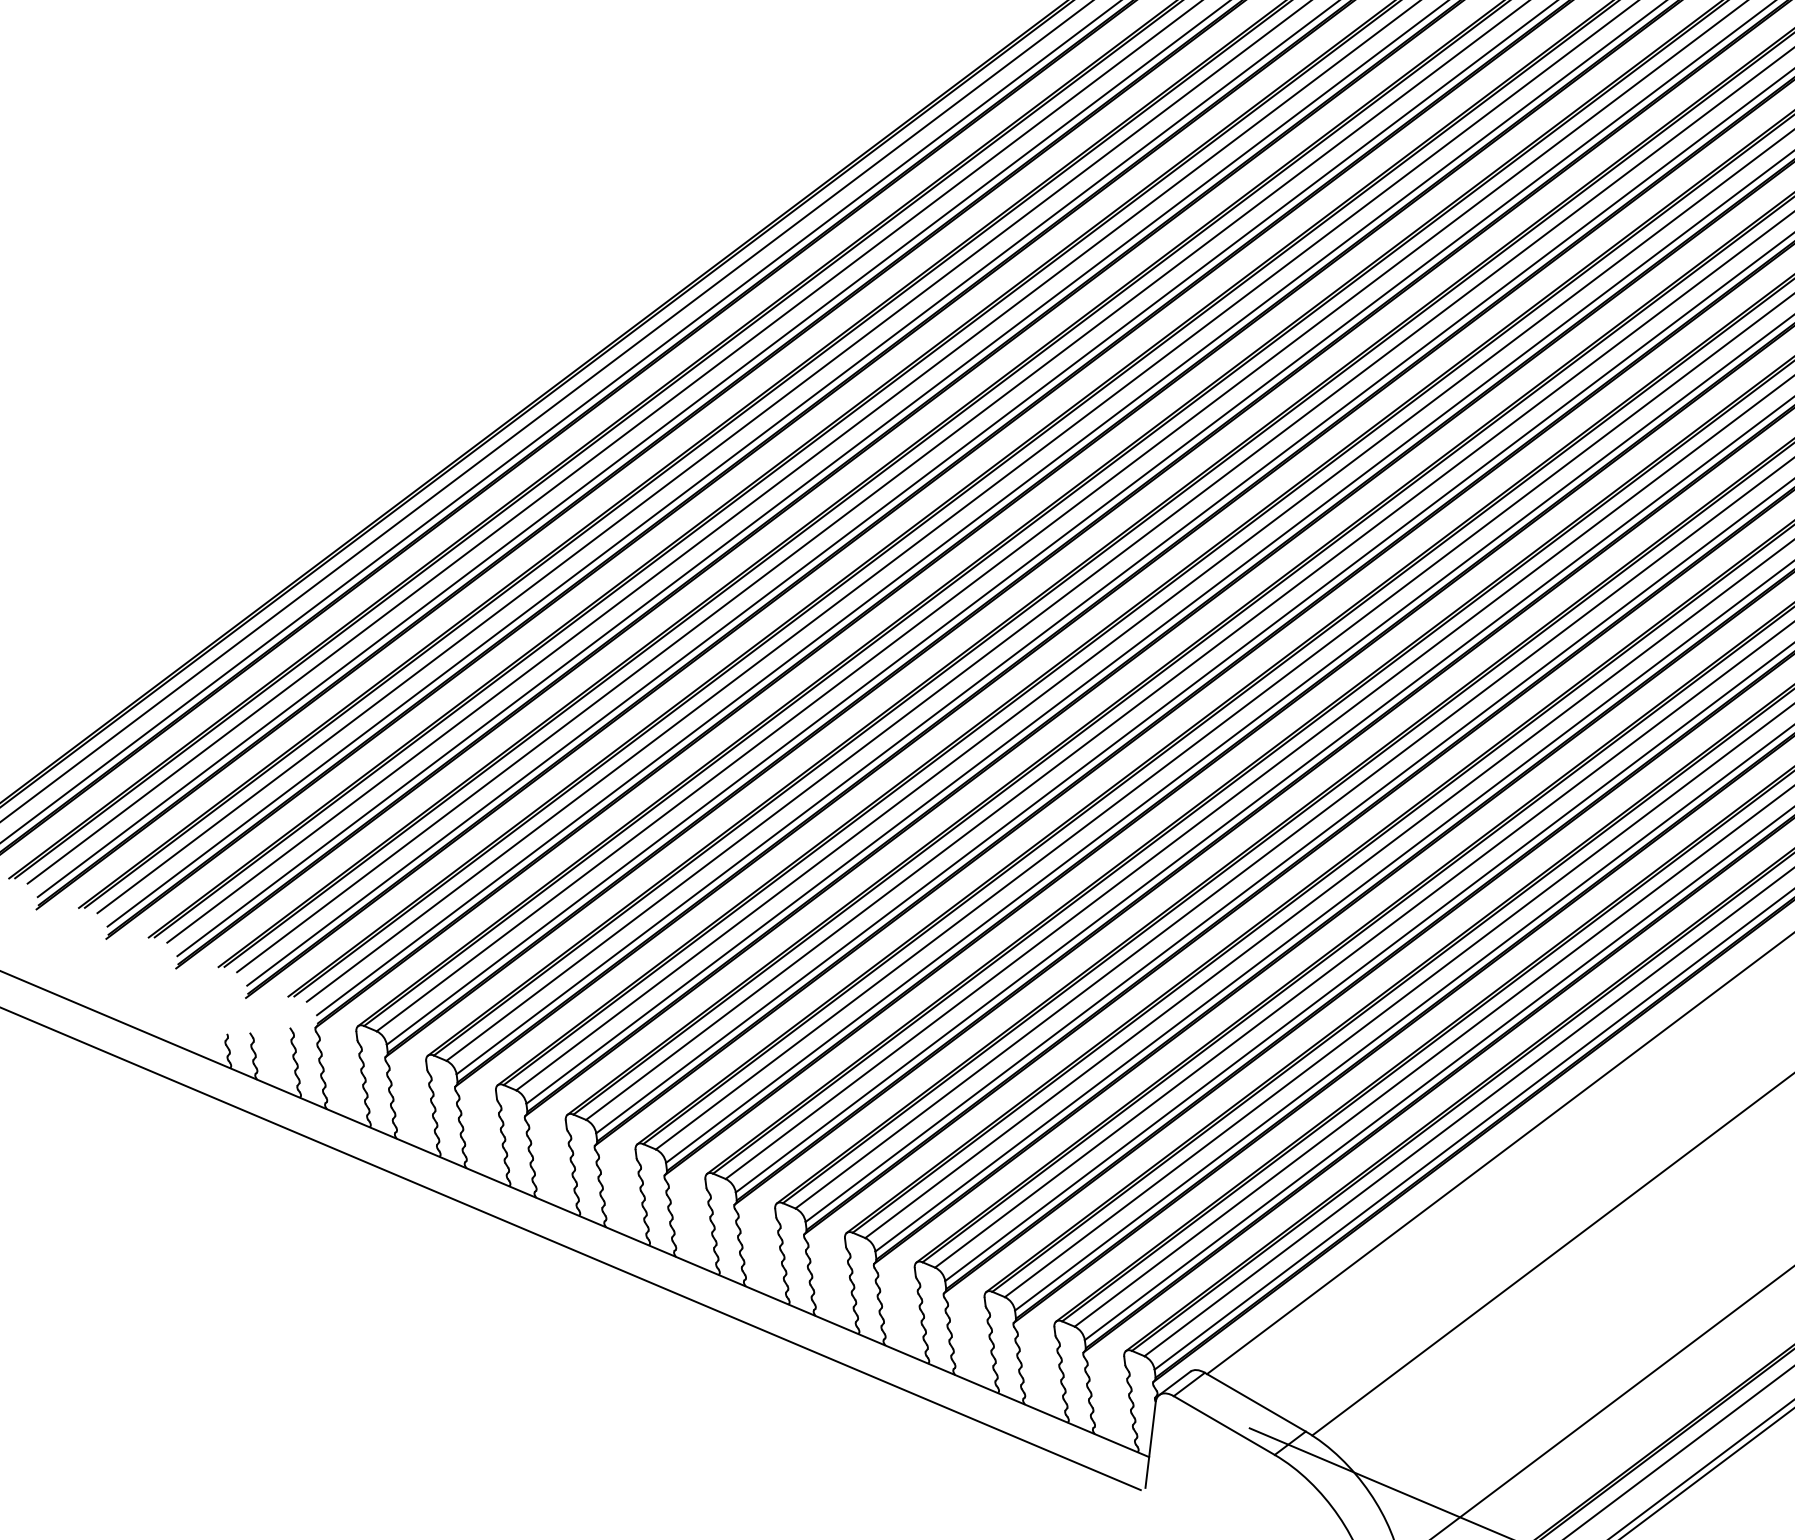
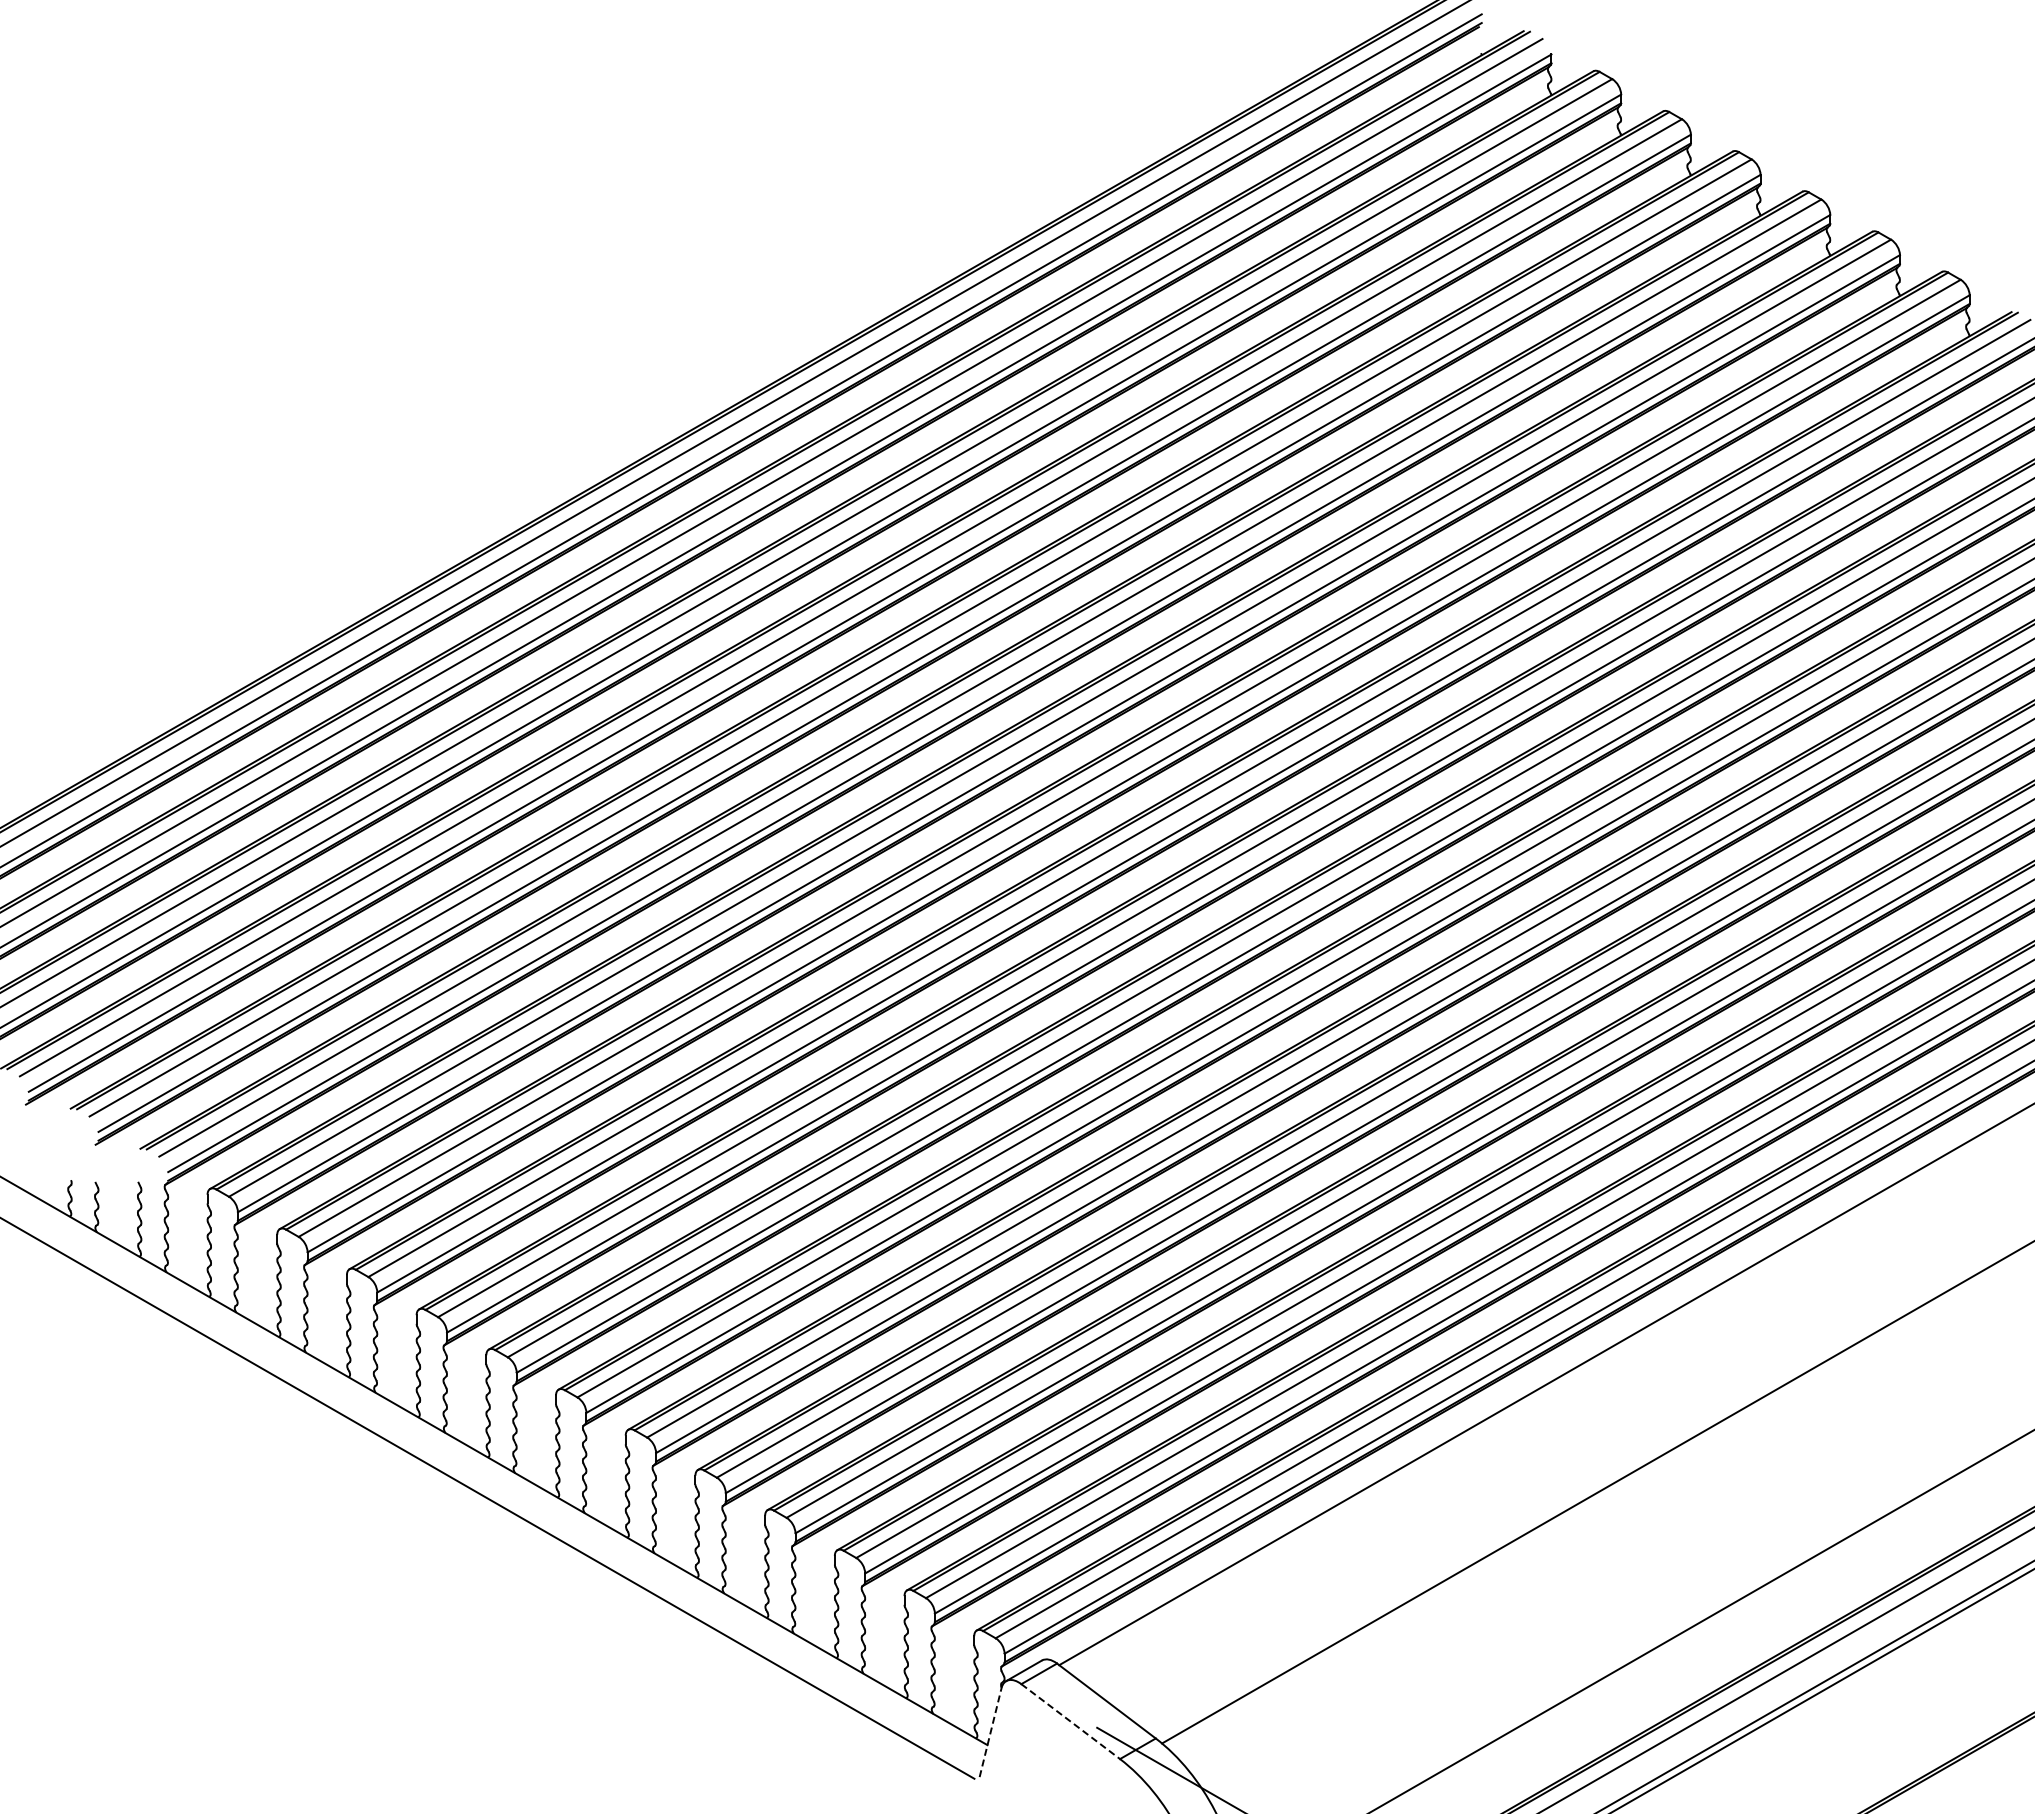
line: (1224, 1425) -> (1070, 1721), solid -> dashed
line: (1150, 1444) -> (990, 1732), solid -> dashed

